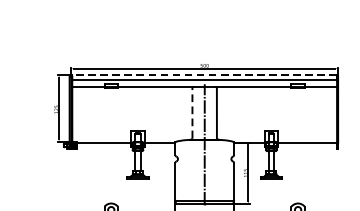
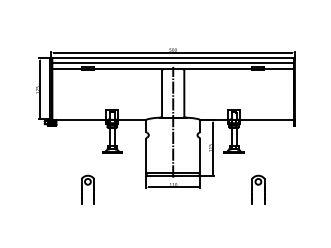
line: (205, 75) -> (173, 58), dashed -> solid
line: (192, 112) -> (162, 92), dashed -> solid

